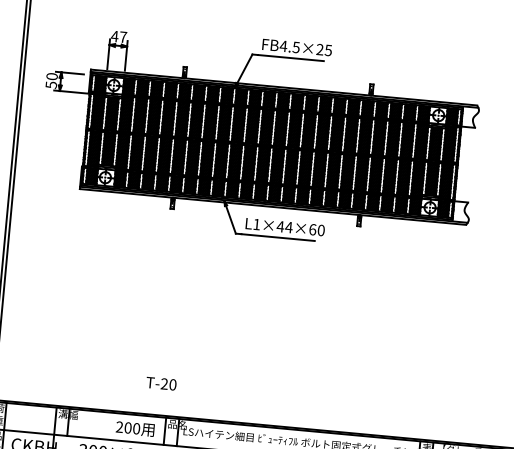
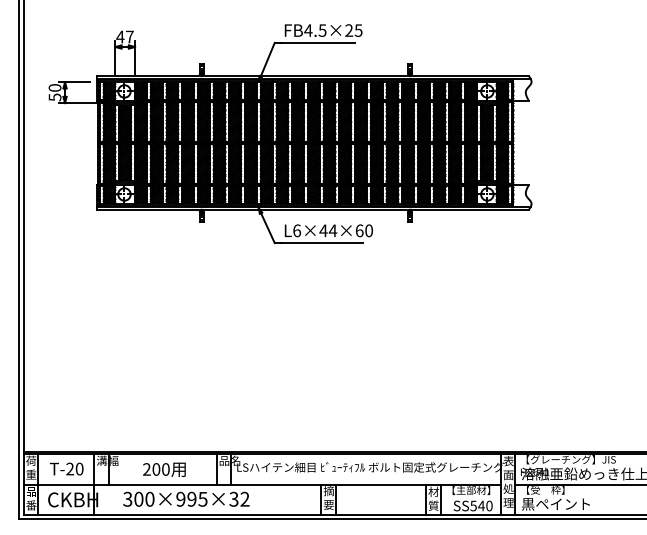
text: (257, 224) -> (297, 230), L1×44×60 -> L6×44×60
text: (161, 383) -> (66, 468), moved
text: (135, 428) -> (164, 469), moved

